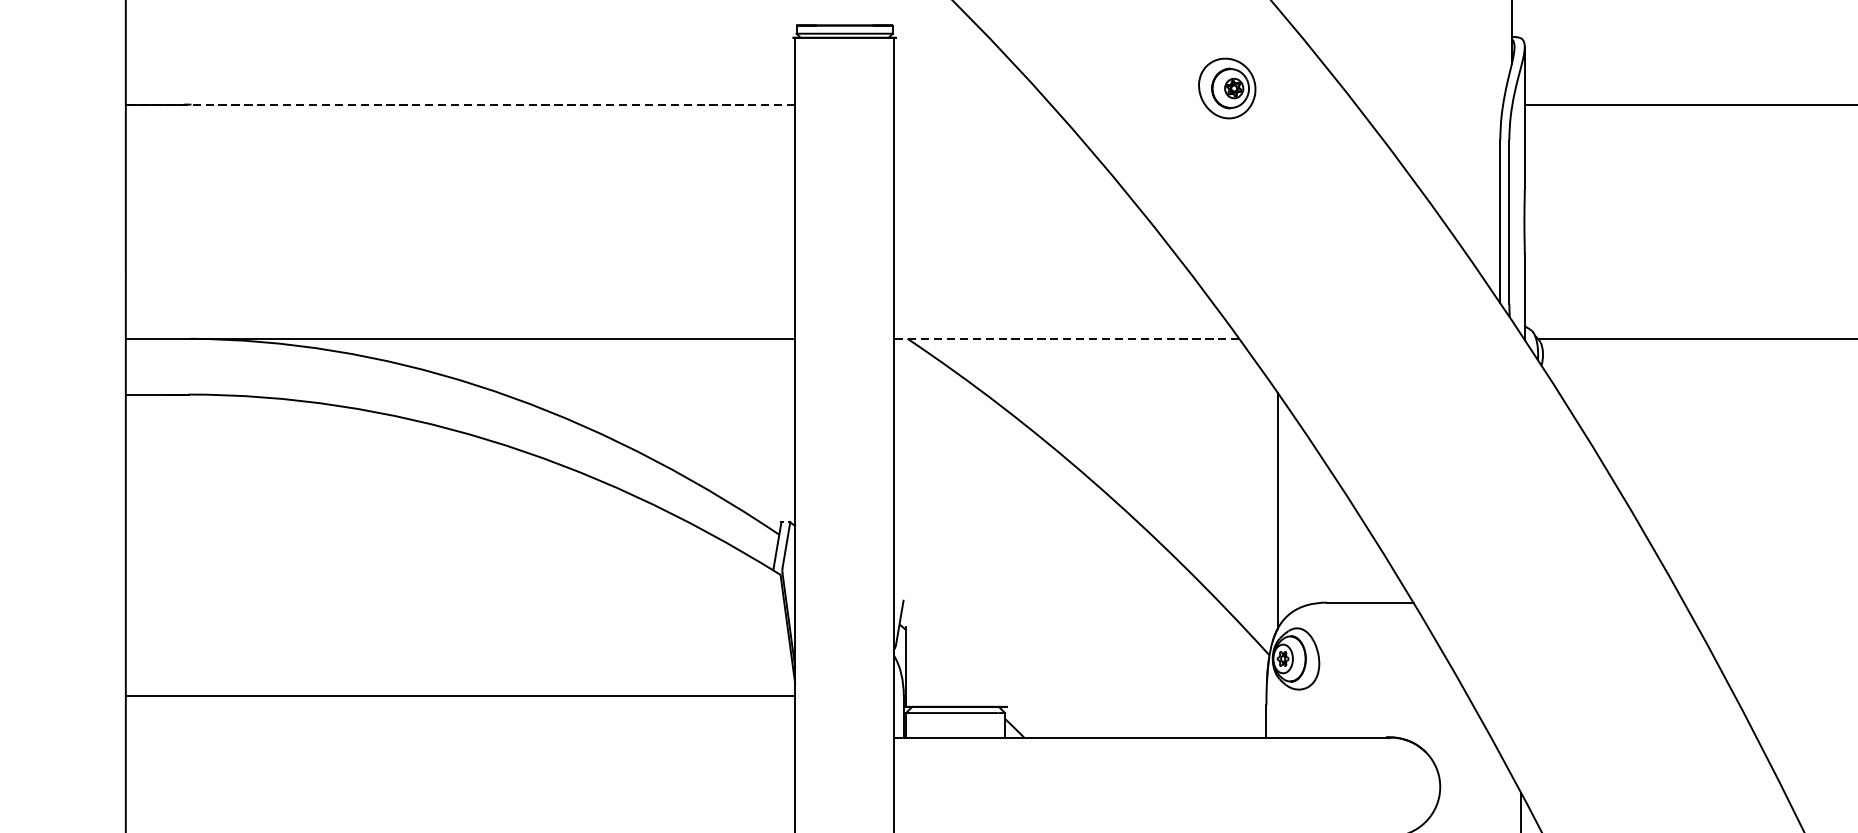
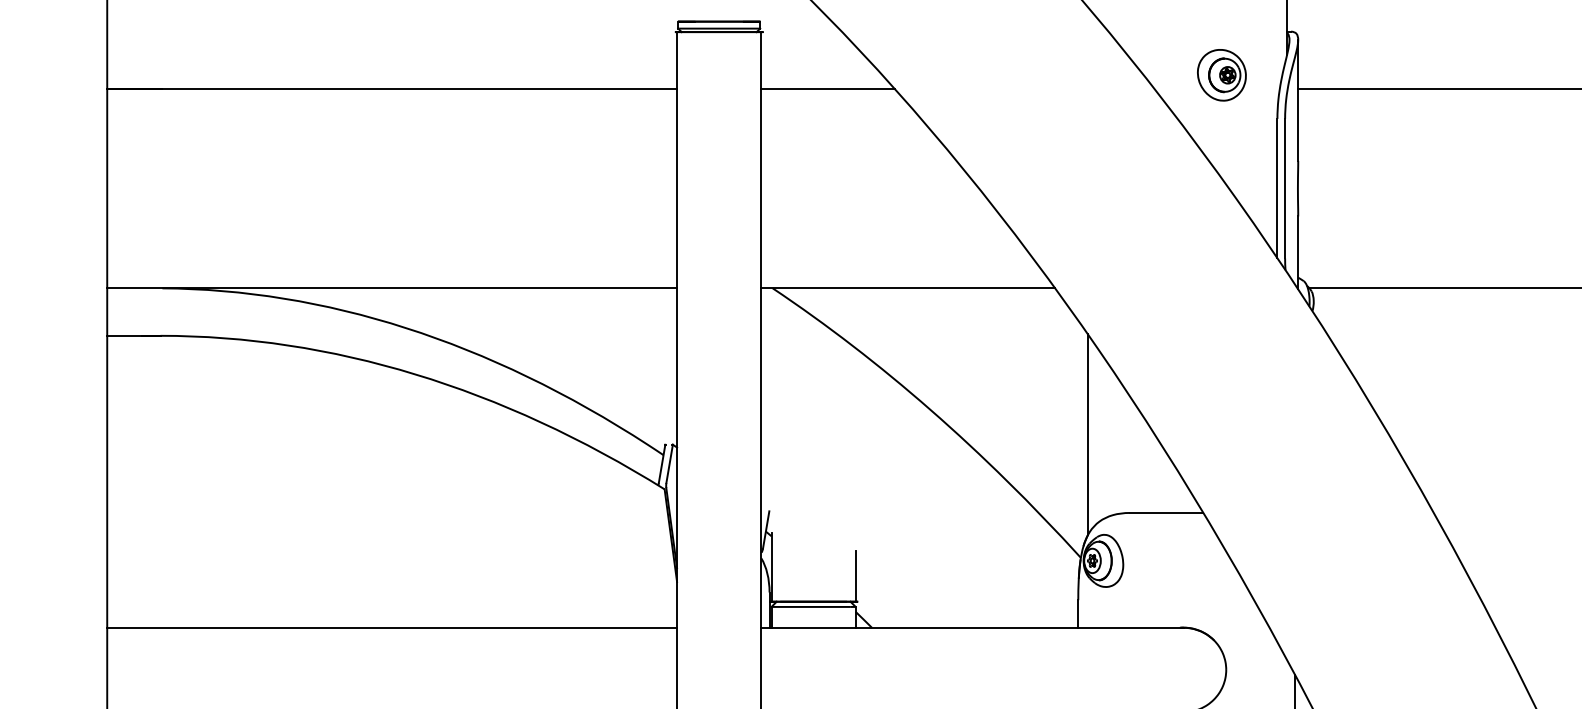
part: (1226, 88) -> (1221, 75), moved
line: (460, 104) -> (392, 88), dashed -> solid
line: (973, 104) -> (828, 88), added
line: (1067, 338) -> (908, 288), dashed -> solid
line: (1004, 676) -> (855, 575), added
line: (460, 696) -> (392, 627), moved

